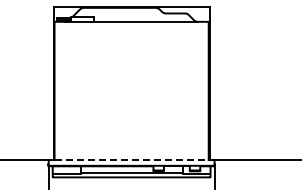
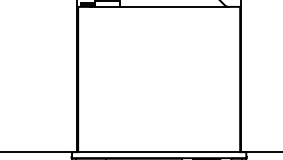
line: (132, 160) -> (160, 152), dashed -> solid

